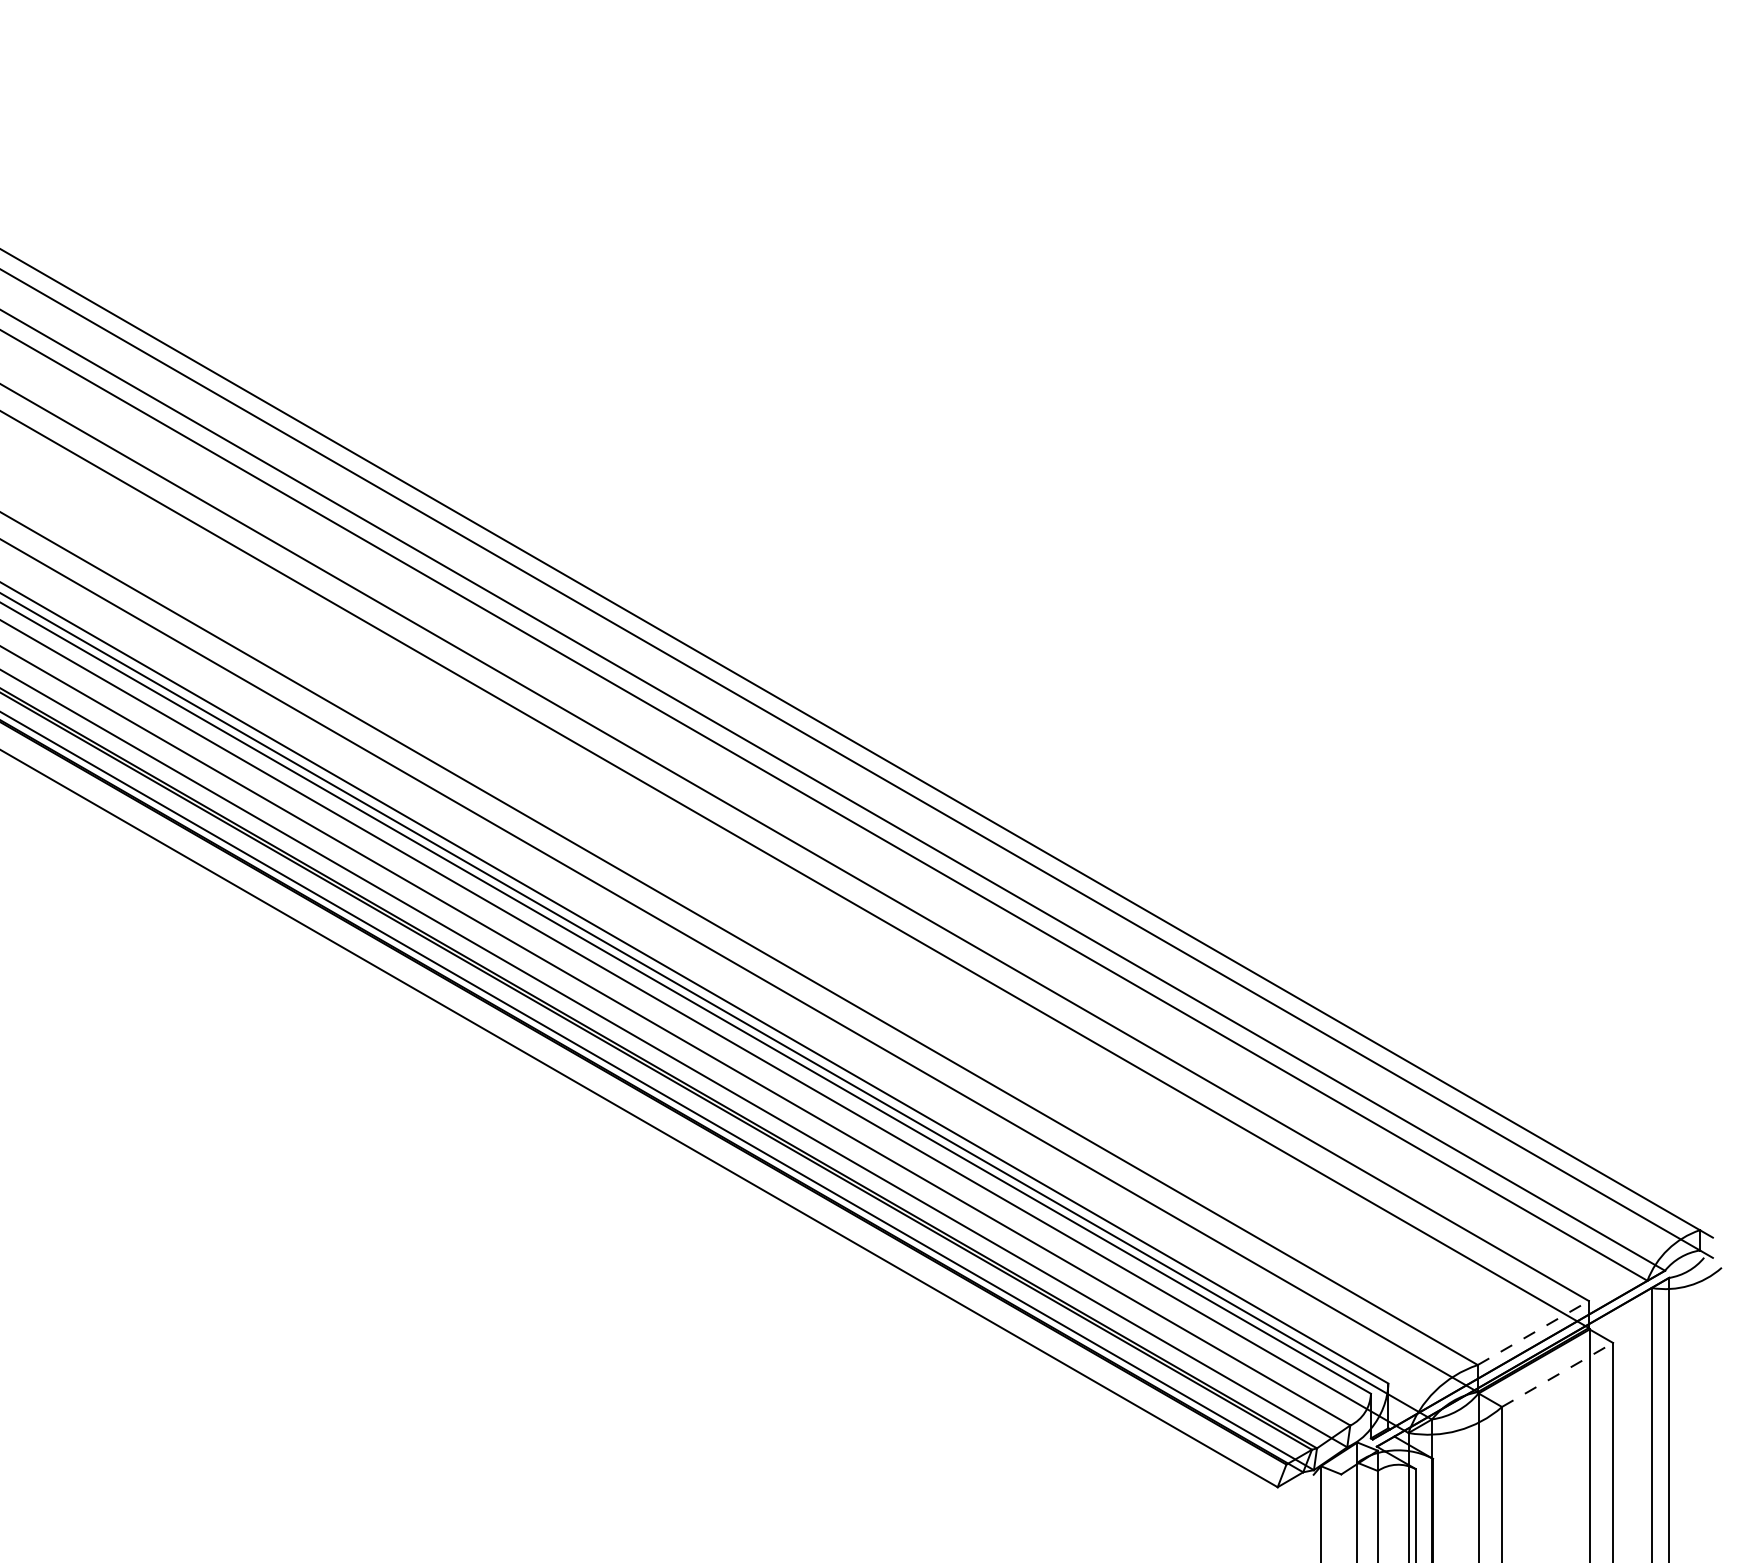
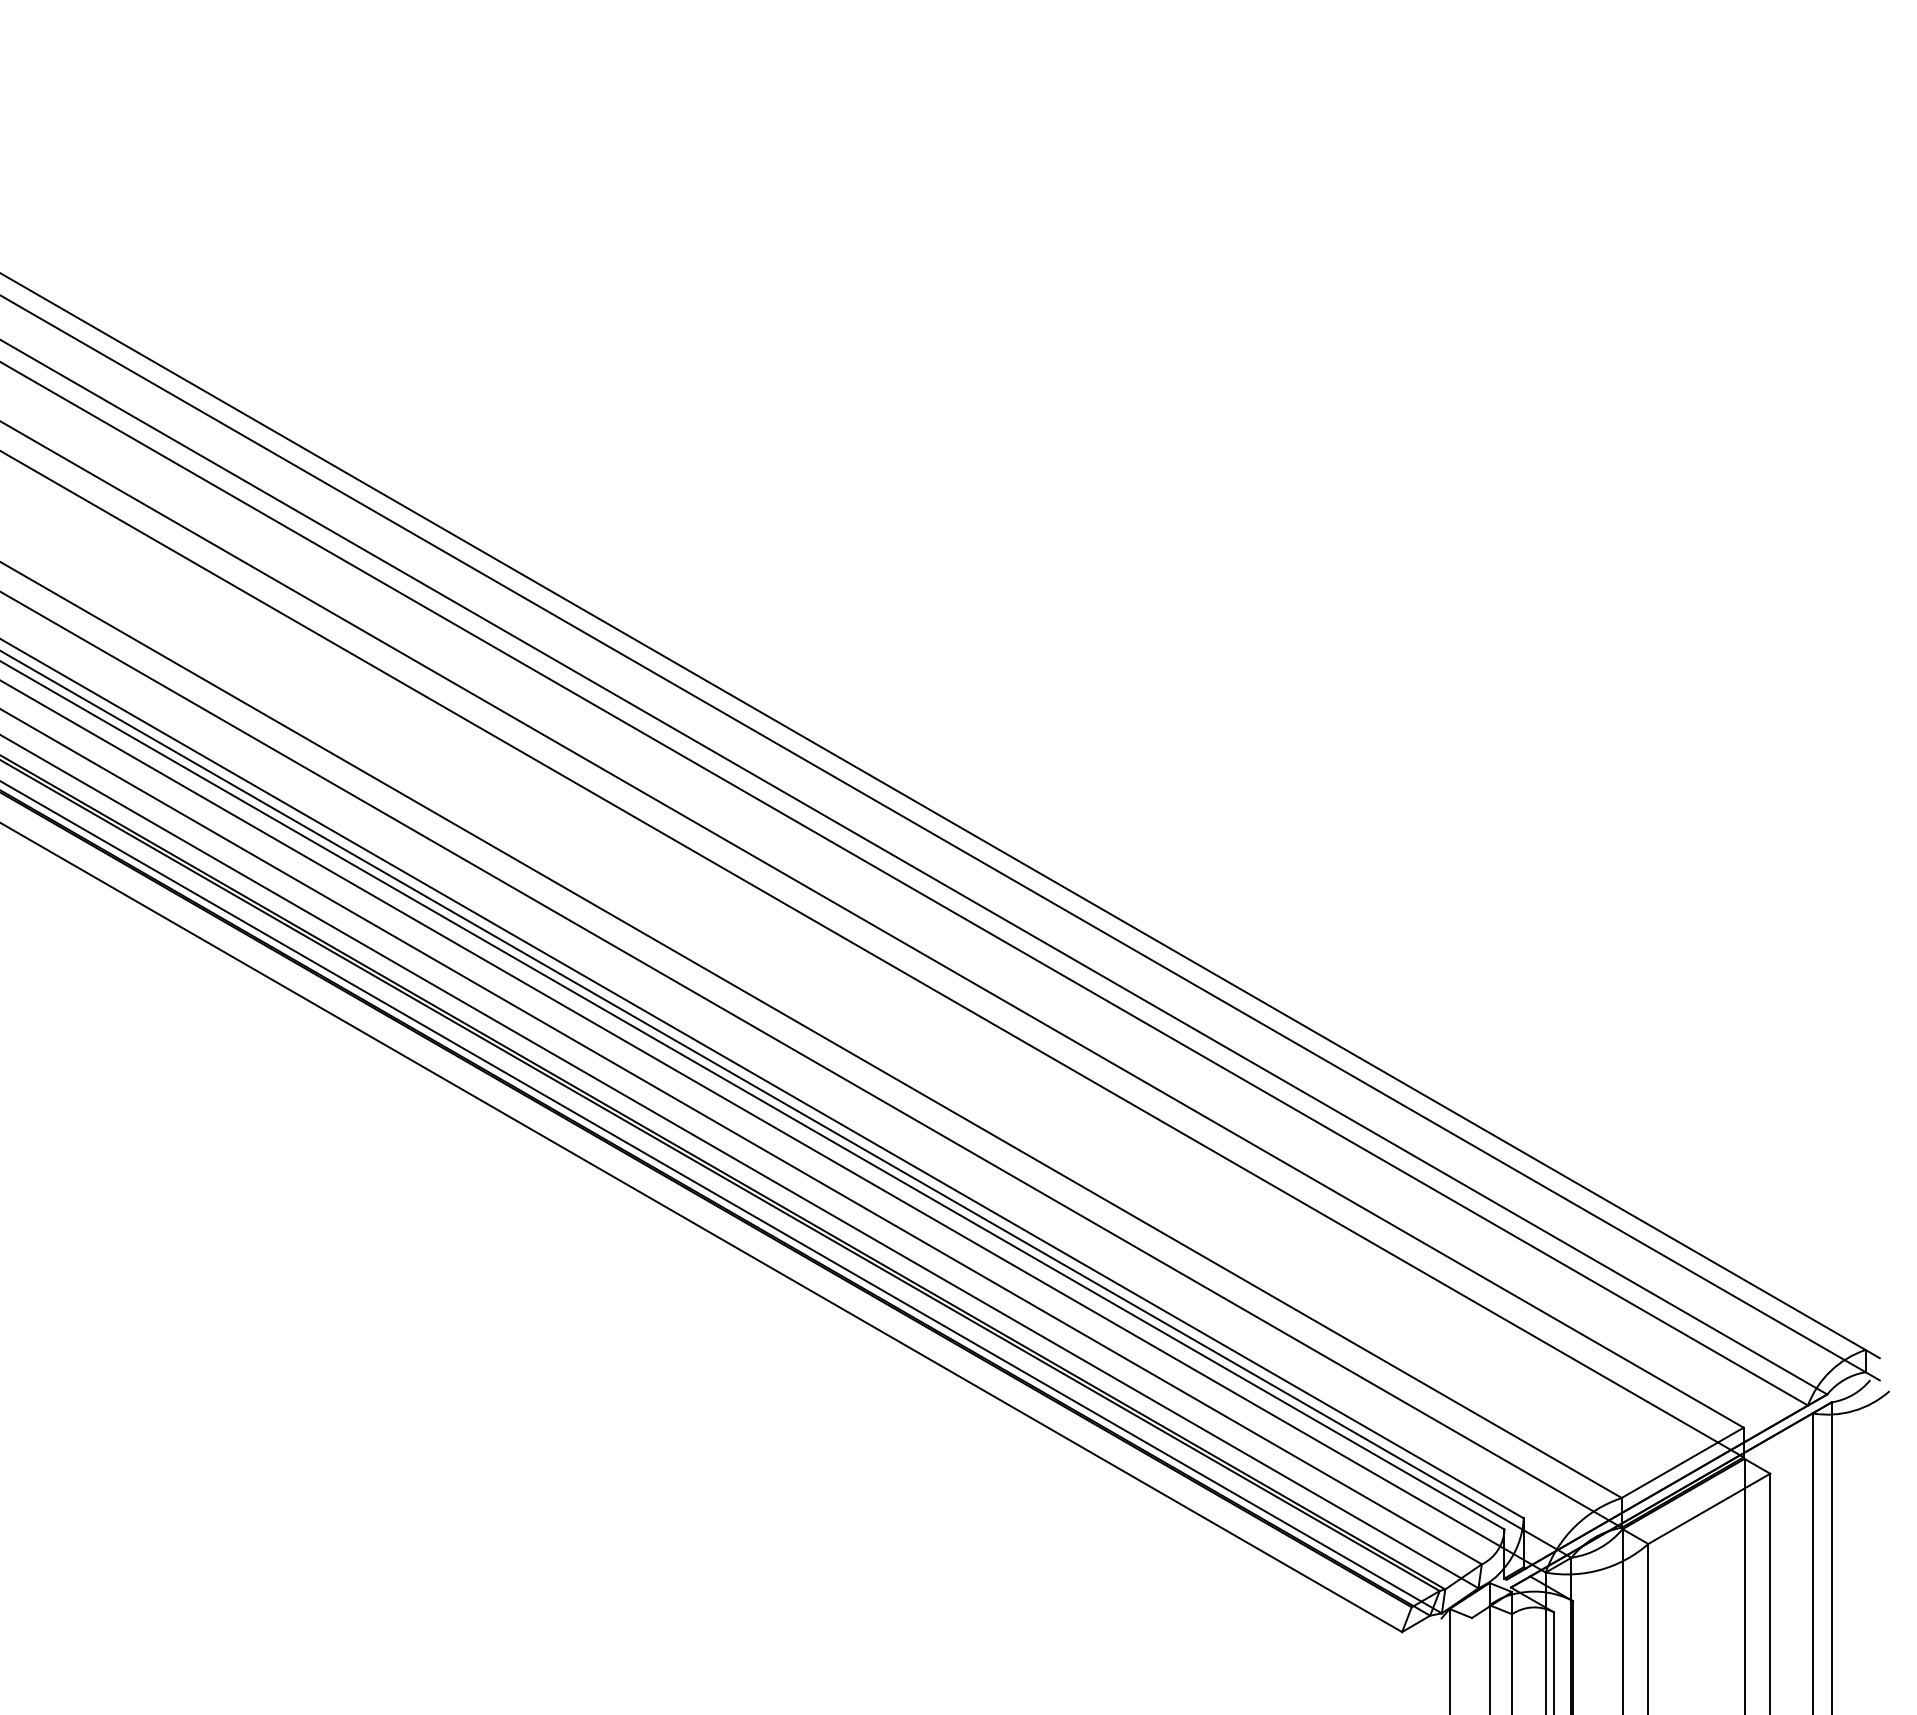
line: (1534, 1332) -> (1683, 1462), dashed -> solid
line: (1557, 1374) -> (1709, 1508), dashed -> solid

